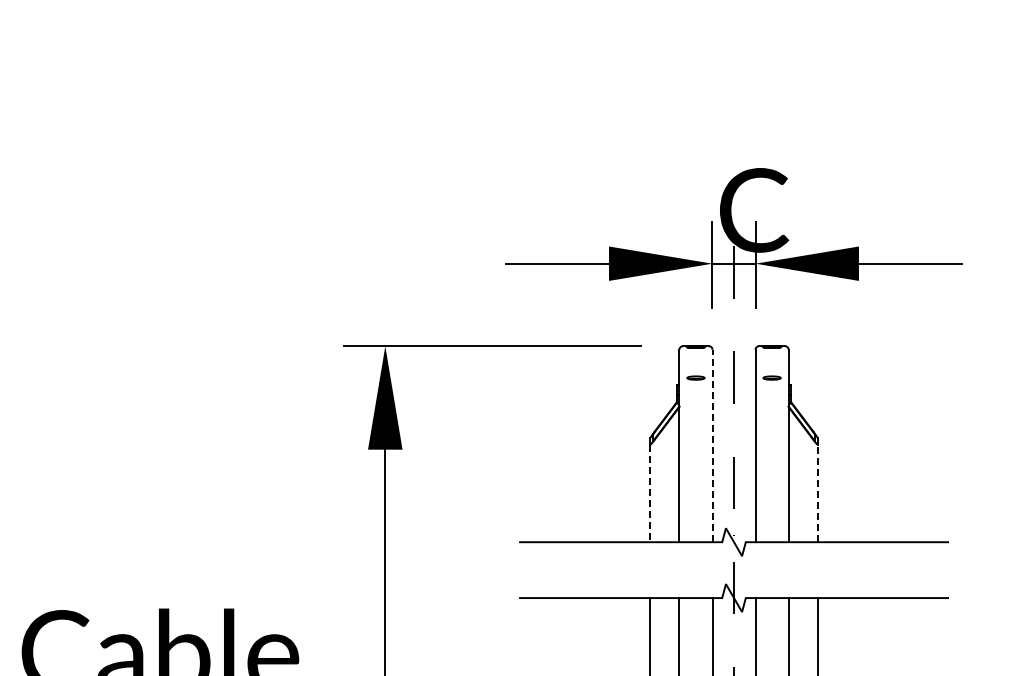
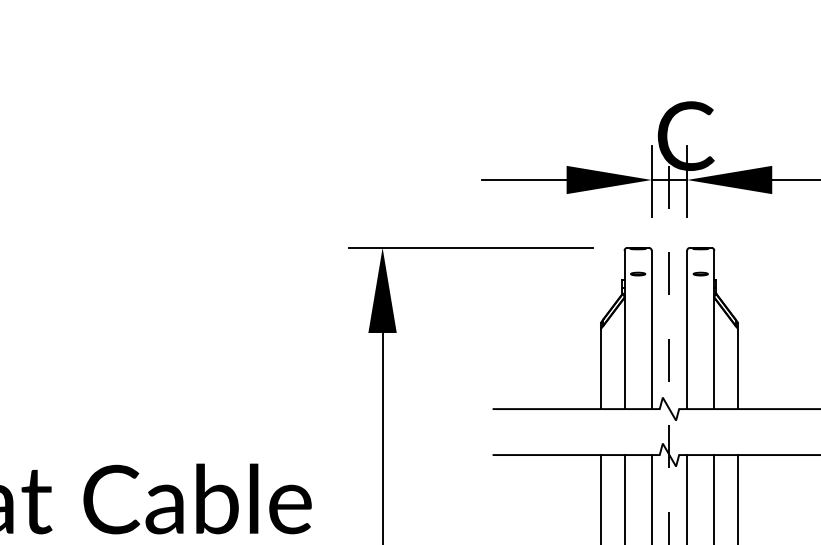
line: (712, 445) -> (651, 329), dashed -> solid
line: (650, 493) -> (600, 369), dashed -> solid
line: (817, 493) -> (738, 369), dashed -> solid

